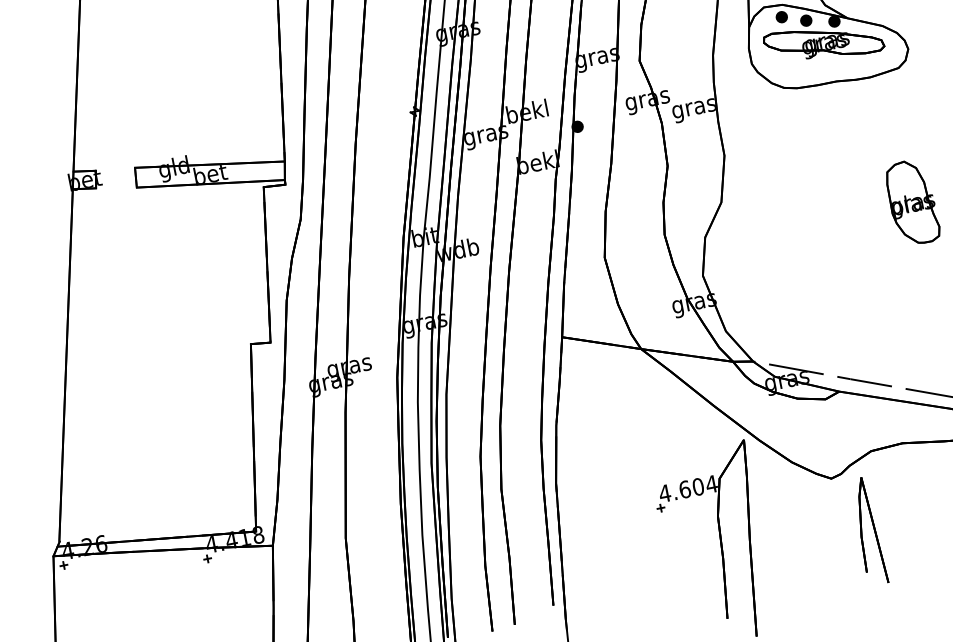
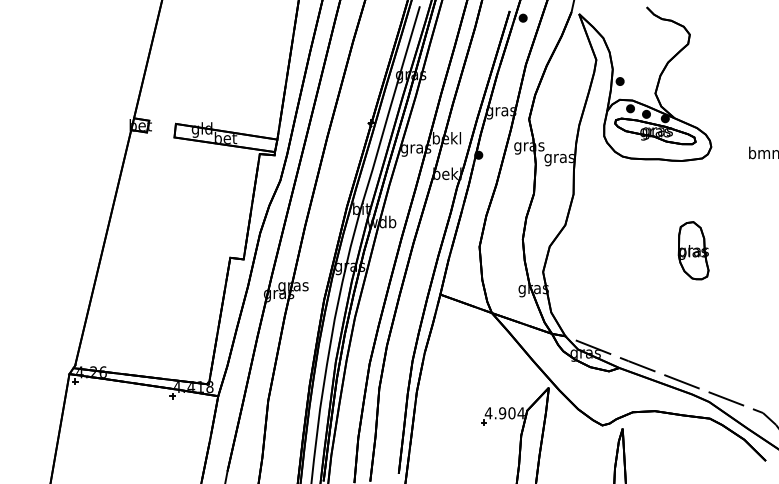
text: (684, 489) -> (502, 413), 4.604 -> 4.904

